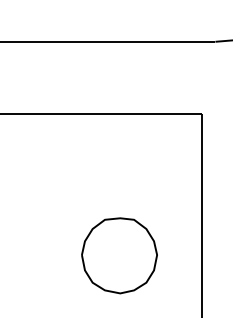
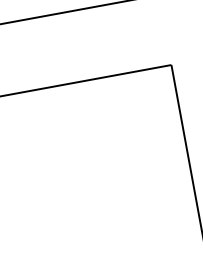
part: (119, 255) -> (117, 216), removed

